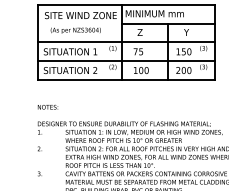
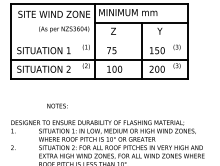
text: (75, 30) -> (63, 29), moved
line: (125, 42) -> (98, 41), removed
text: (47, 106) -> (56, 105), moved

